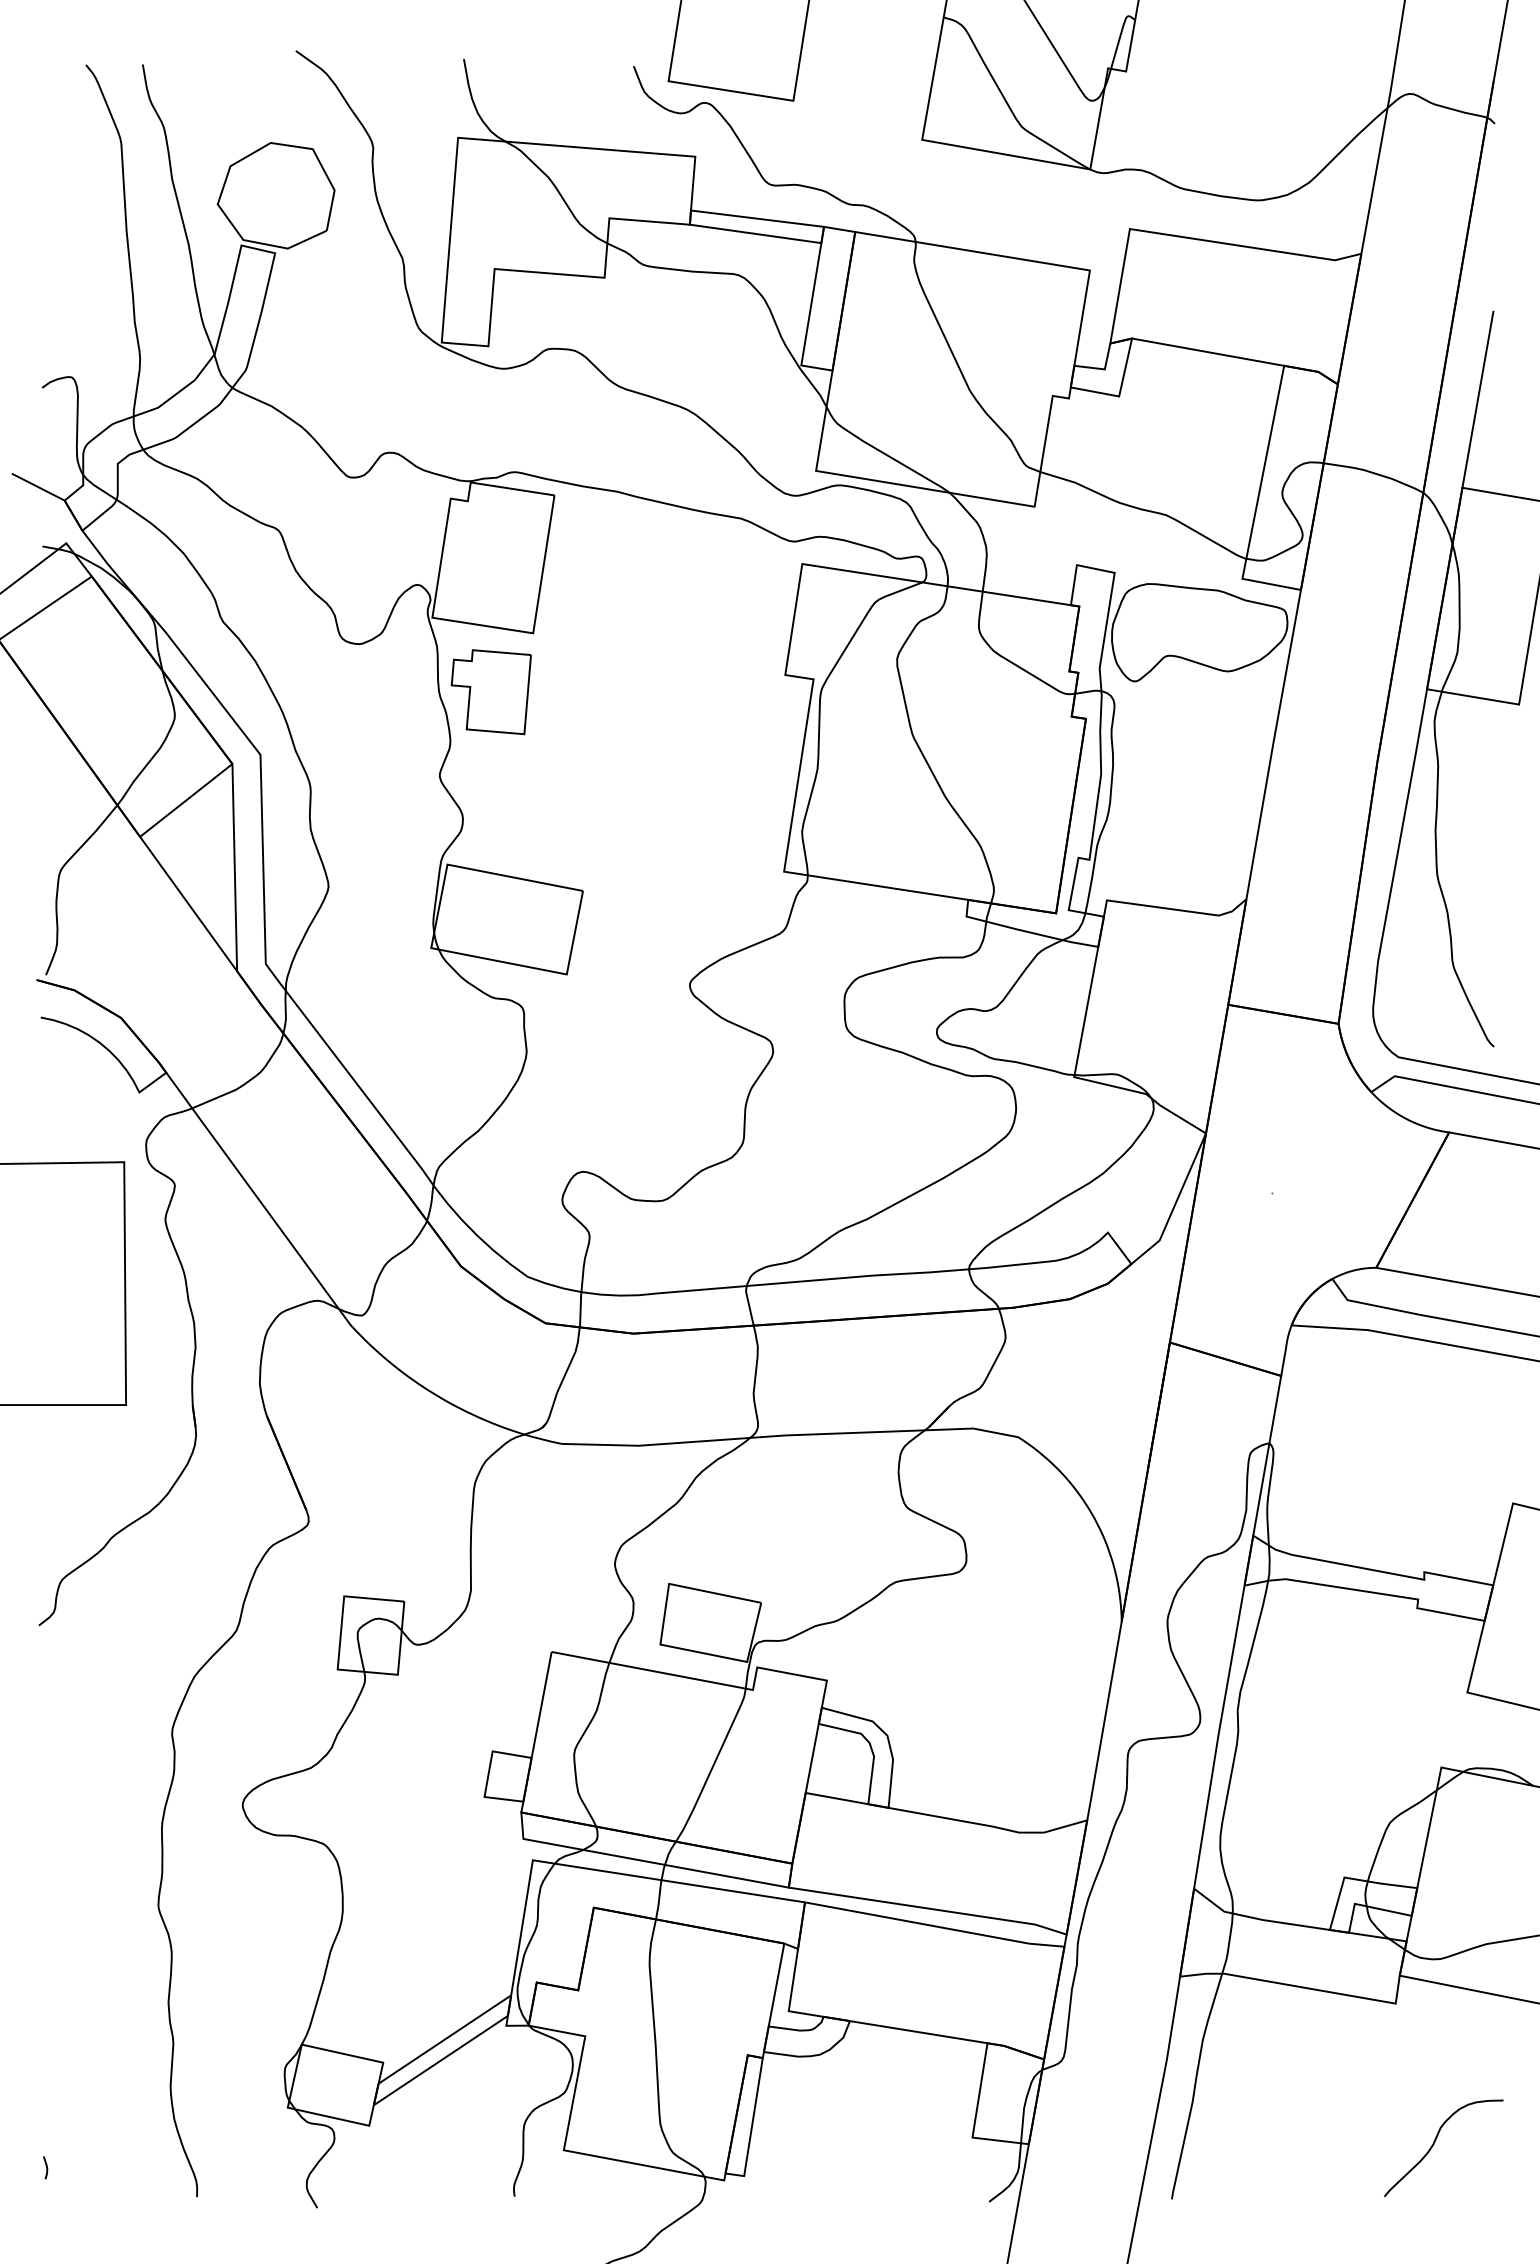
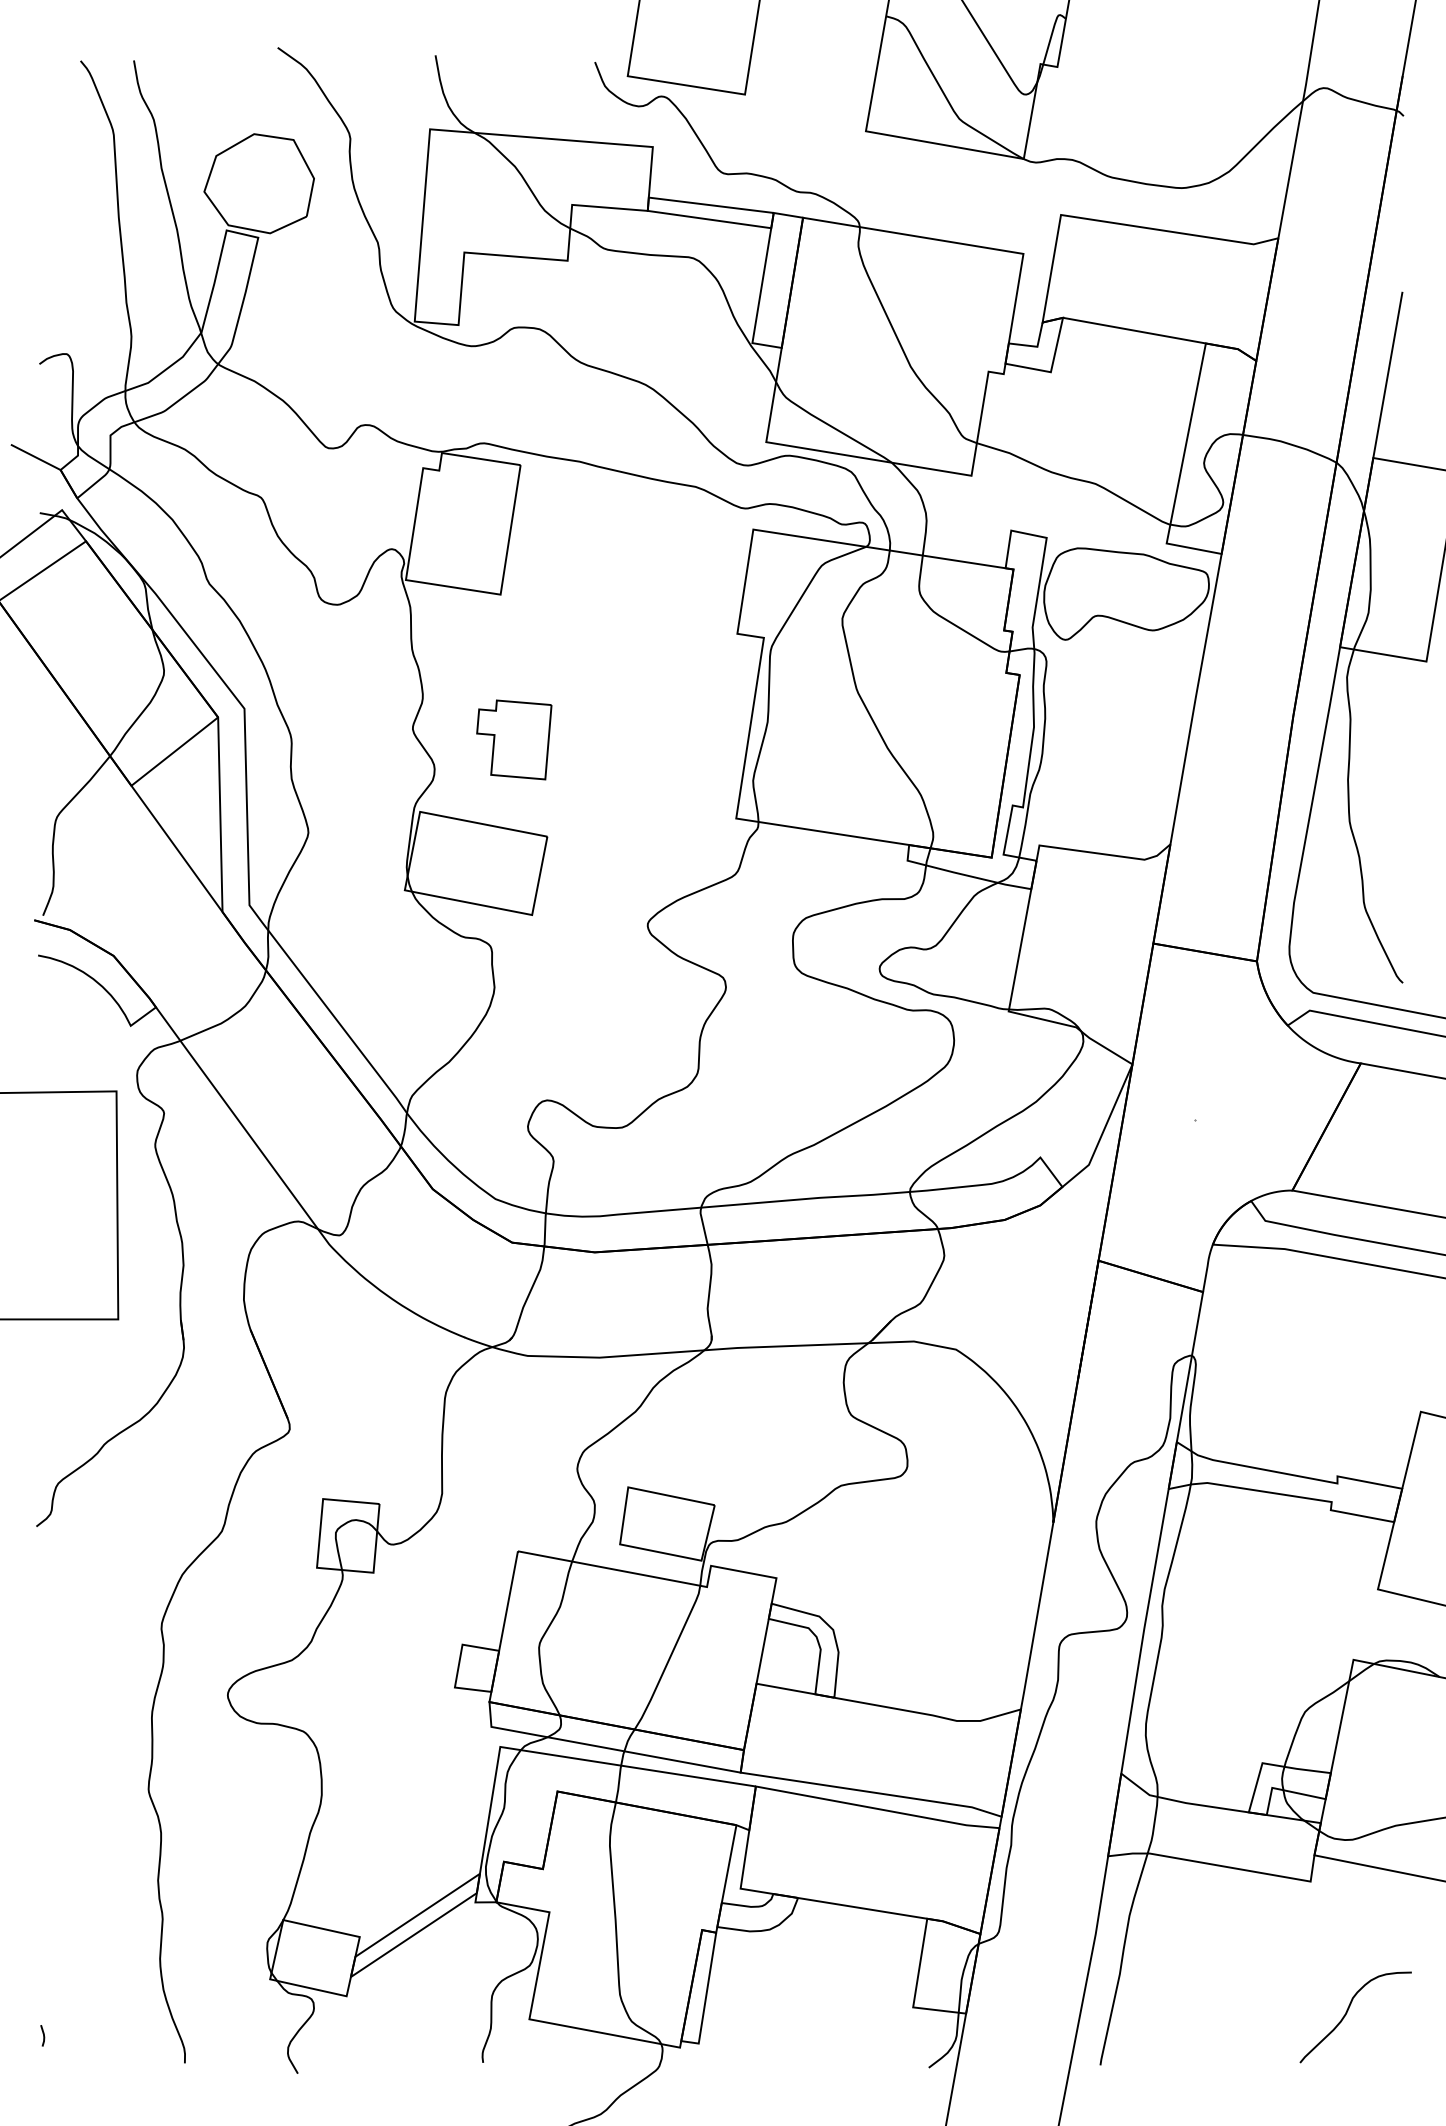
part: (491, 691) -> (514, 739), moved

